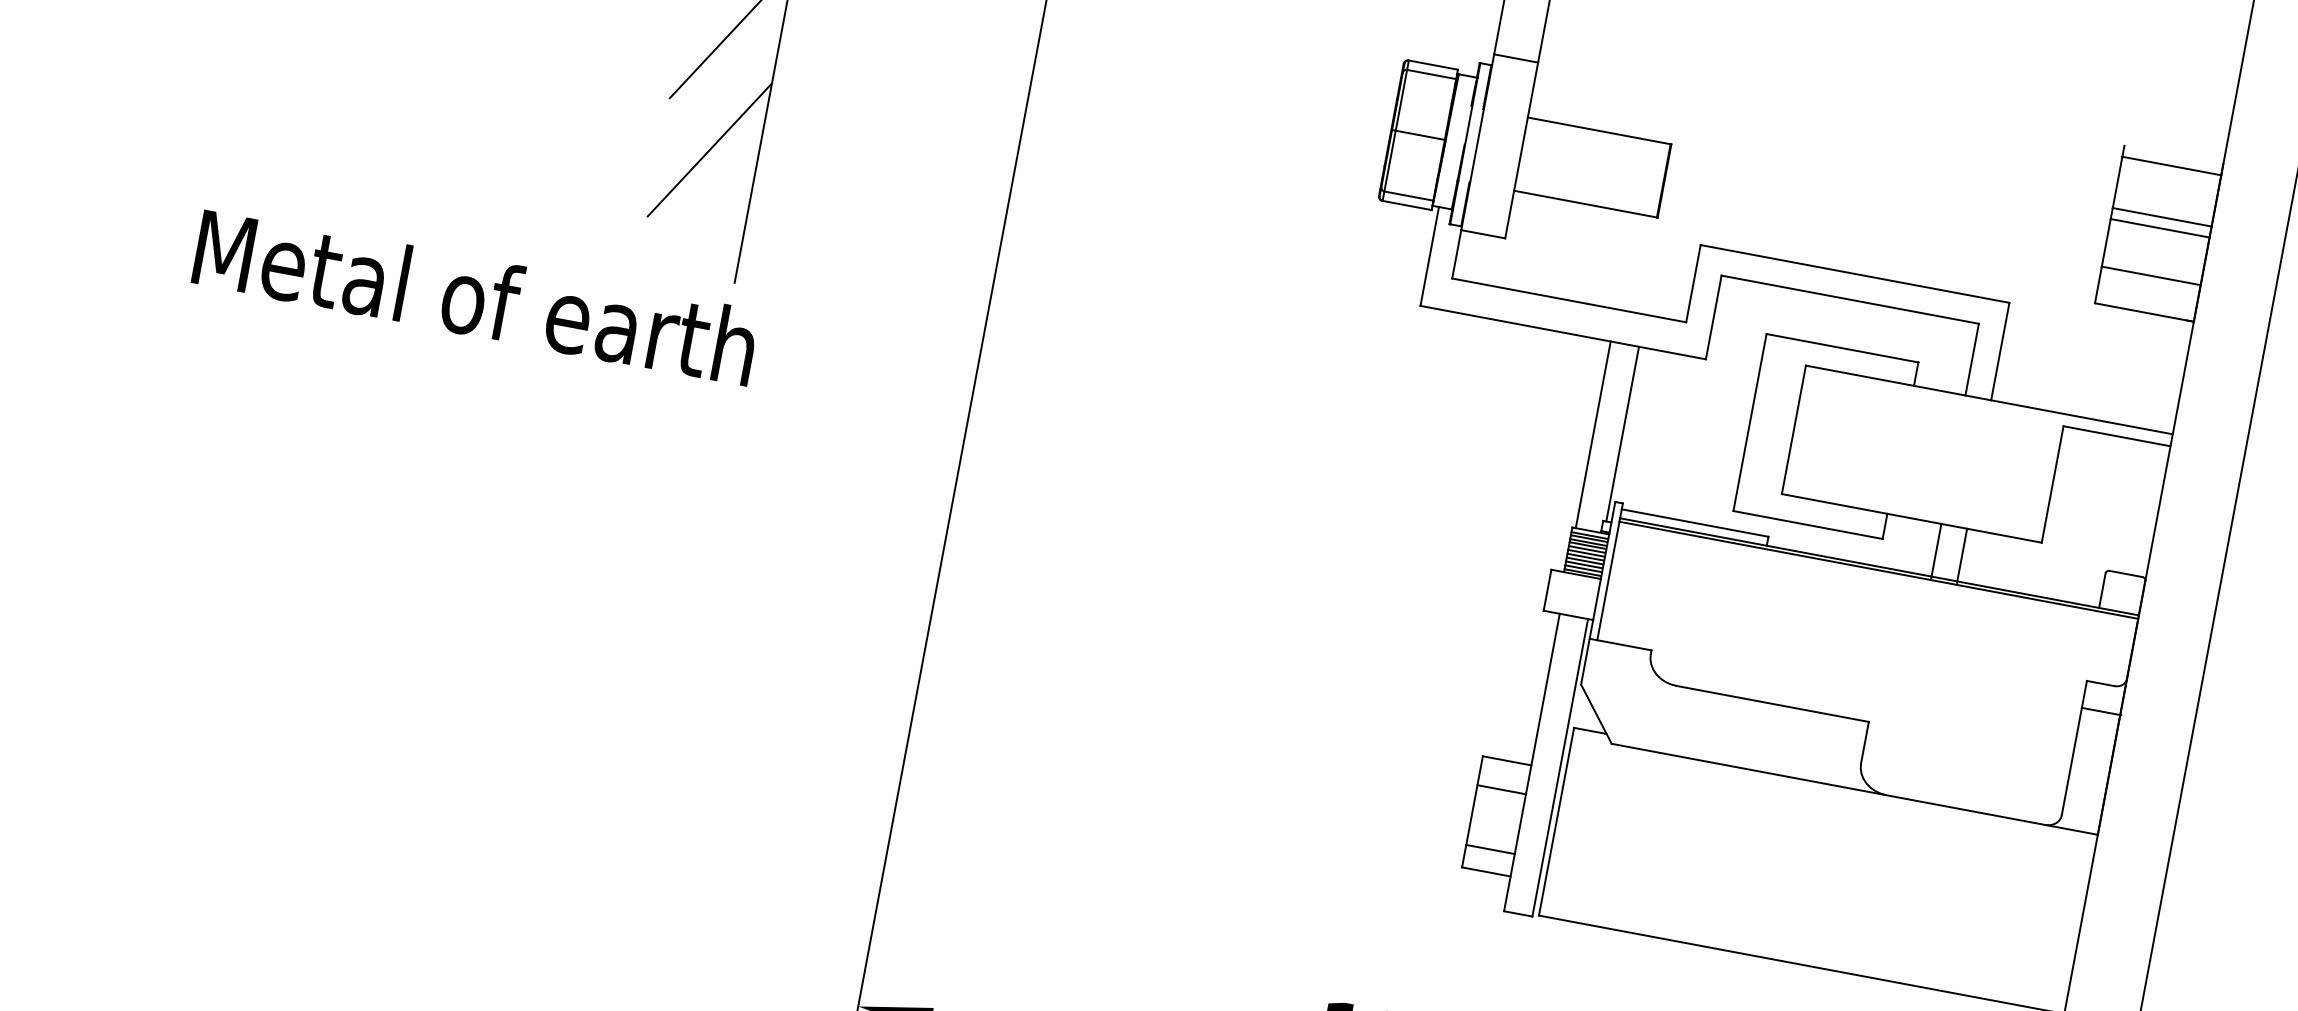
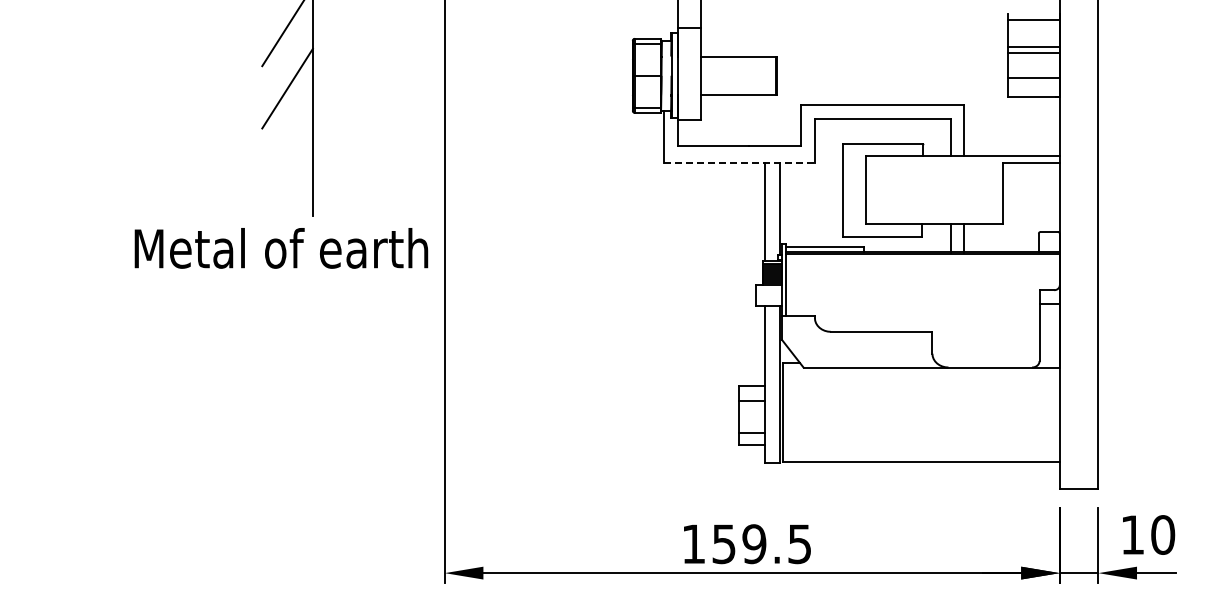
line: (709, 148) -> (287, 150), removed
text: (475, 297) -> (281, 248), moved
line: (1564, 332) -> (740, 162), solid -> dashed

